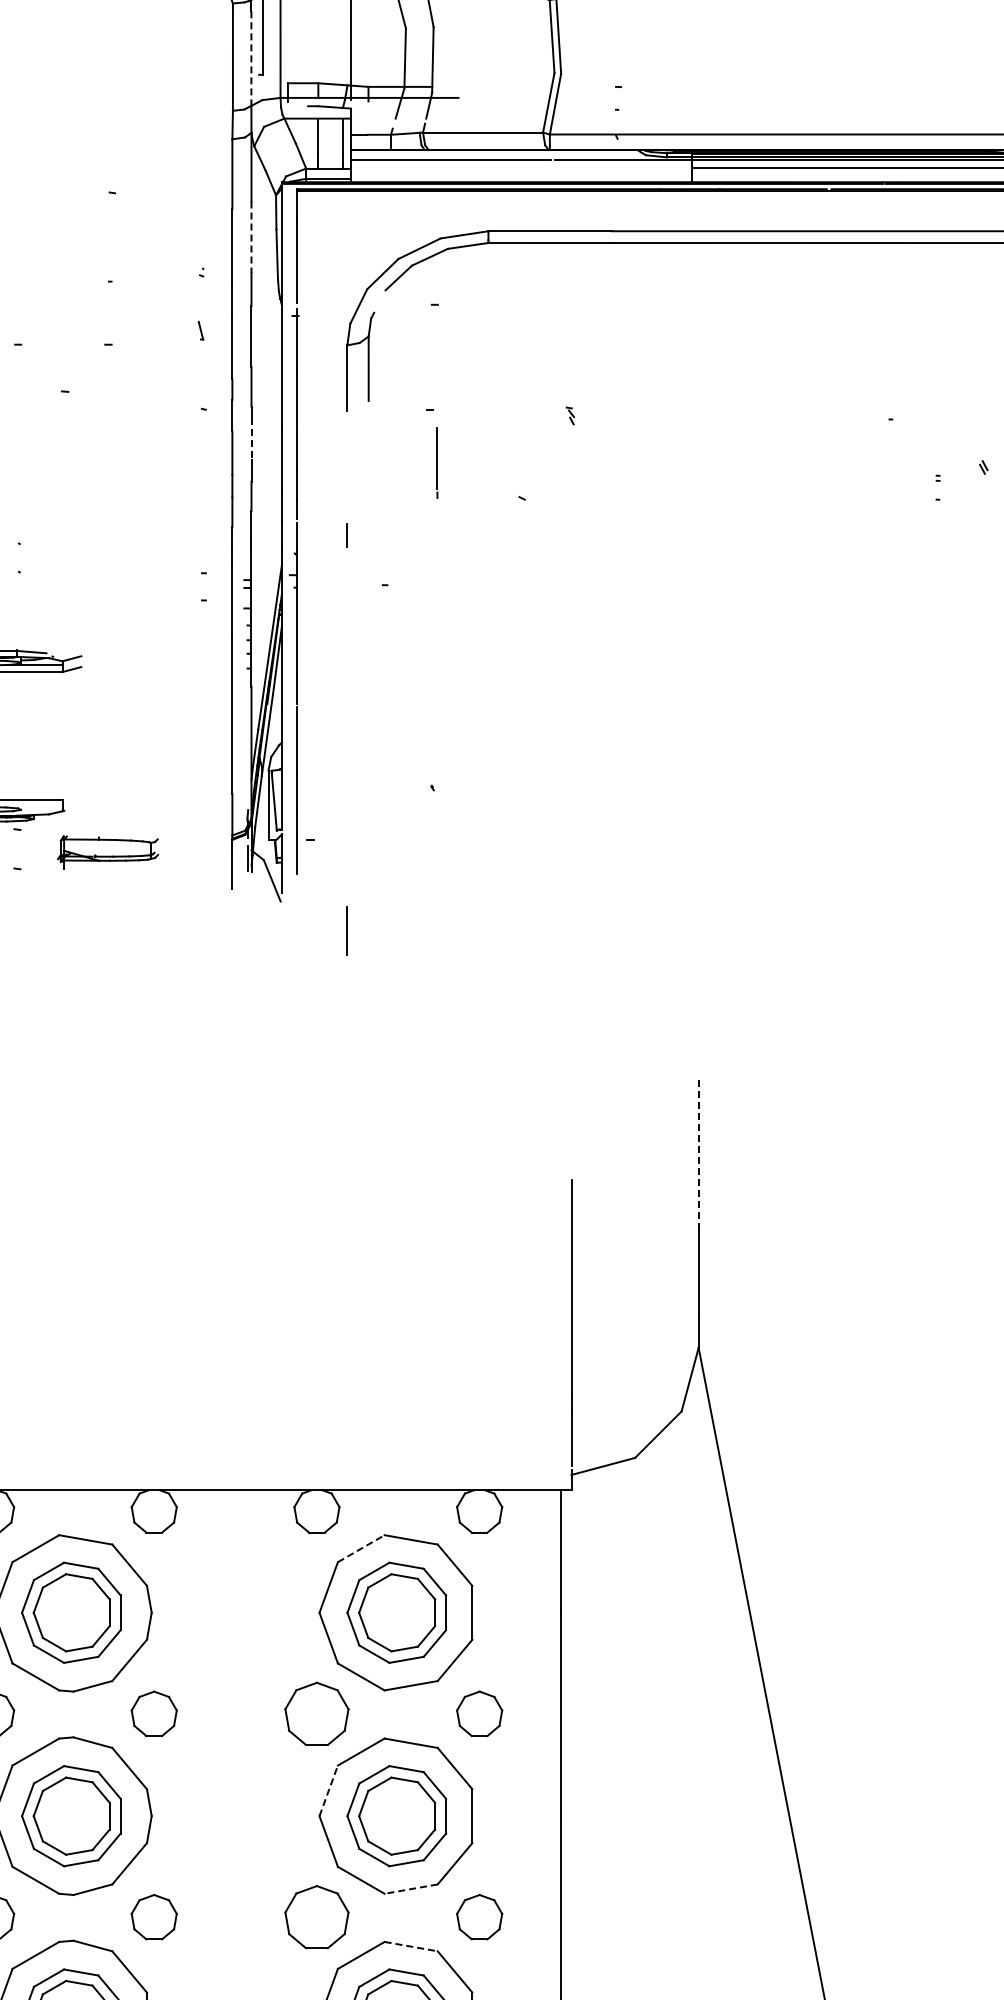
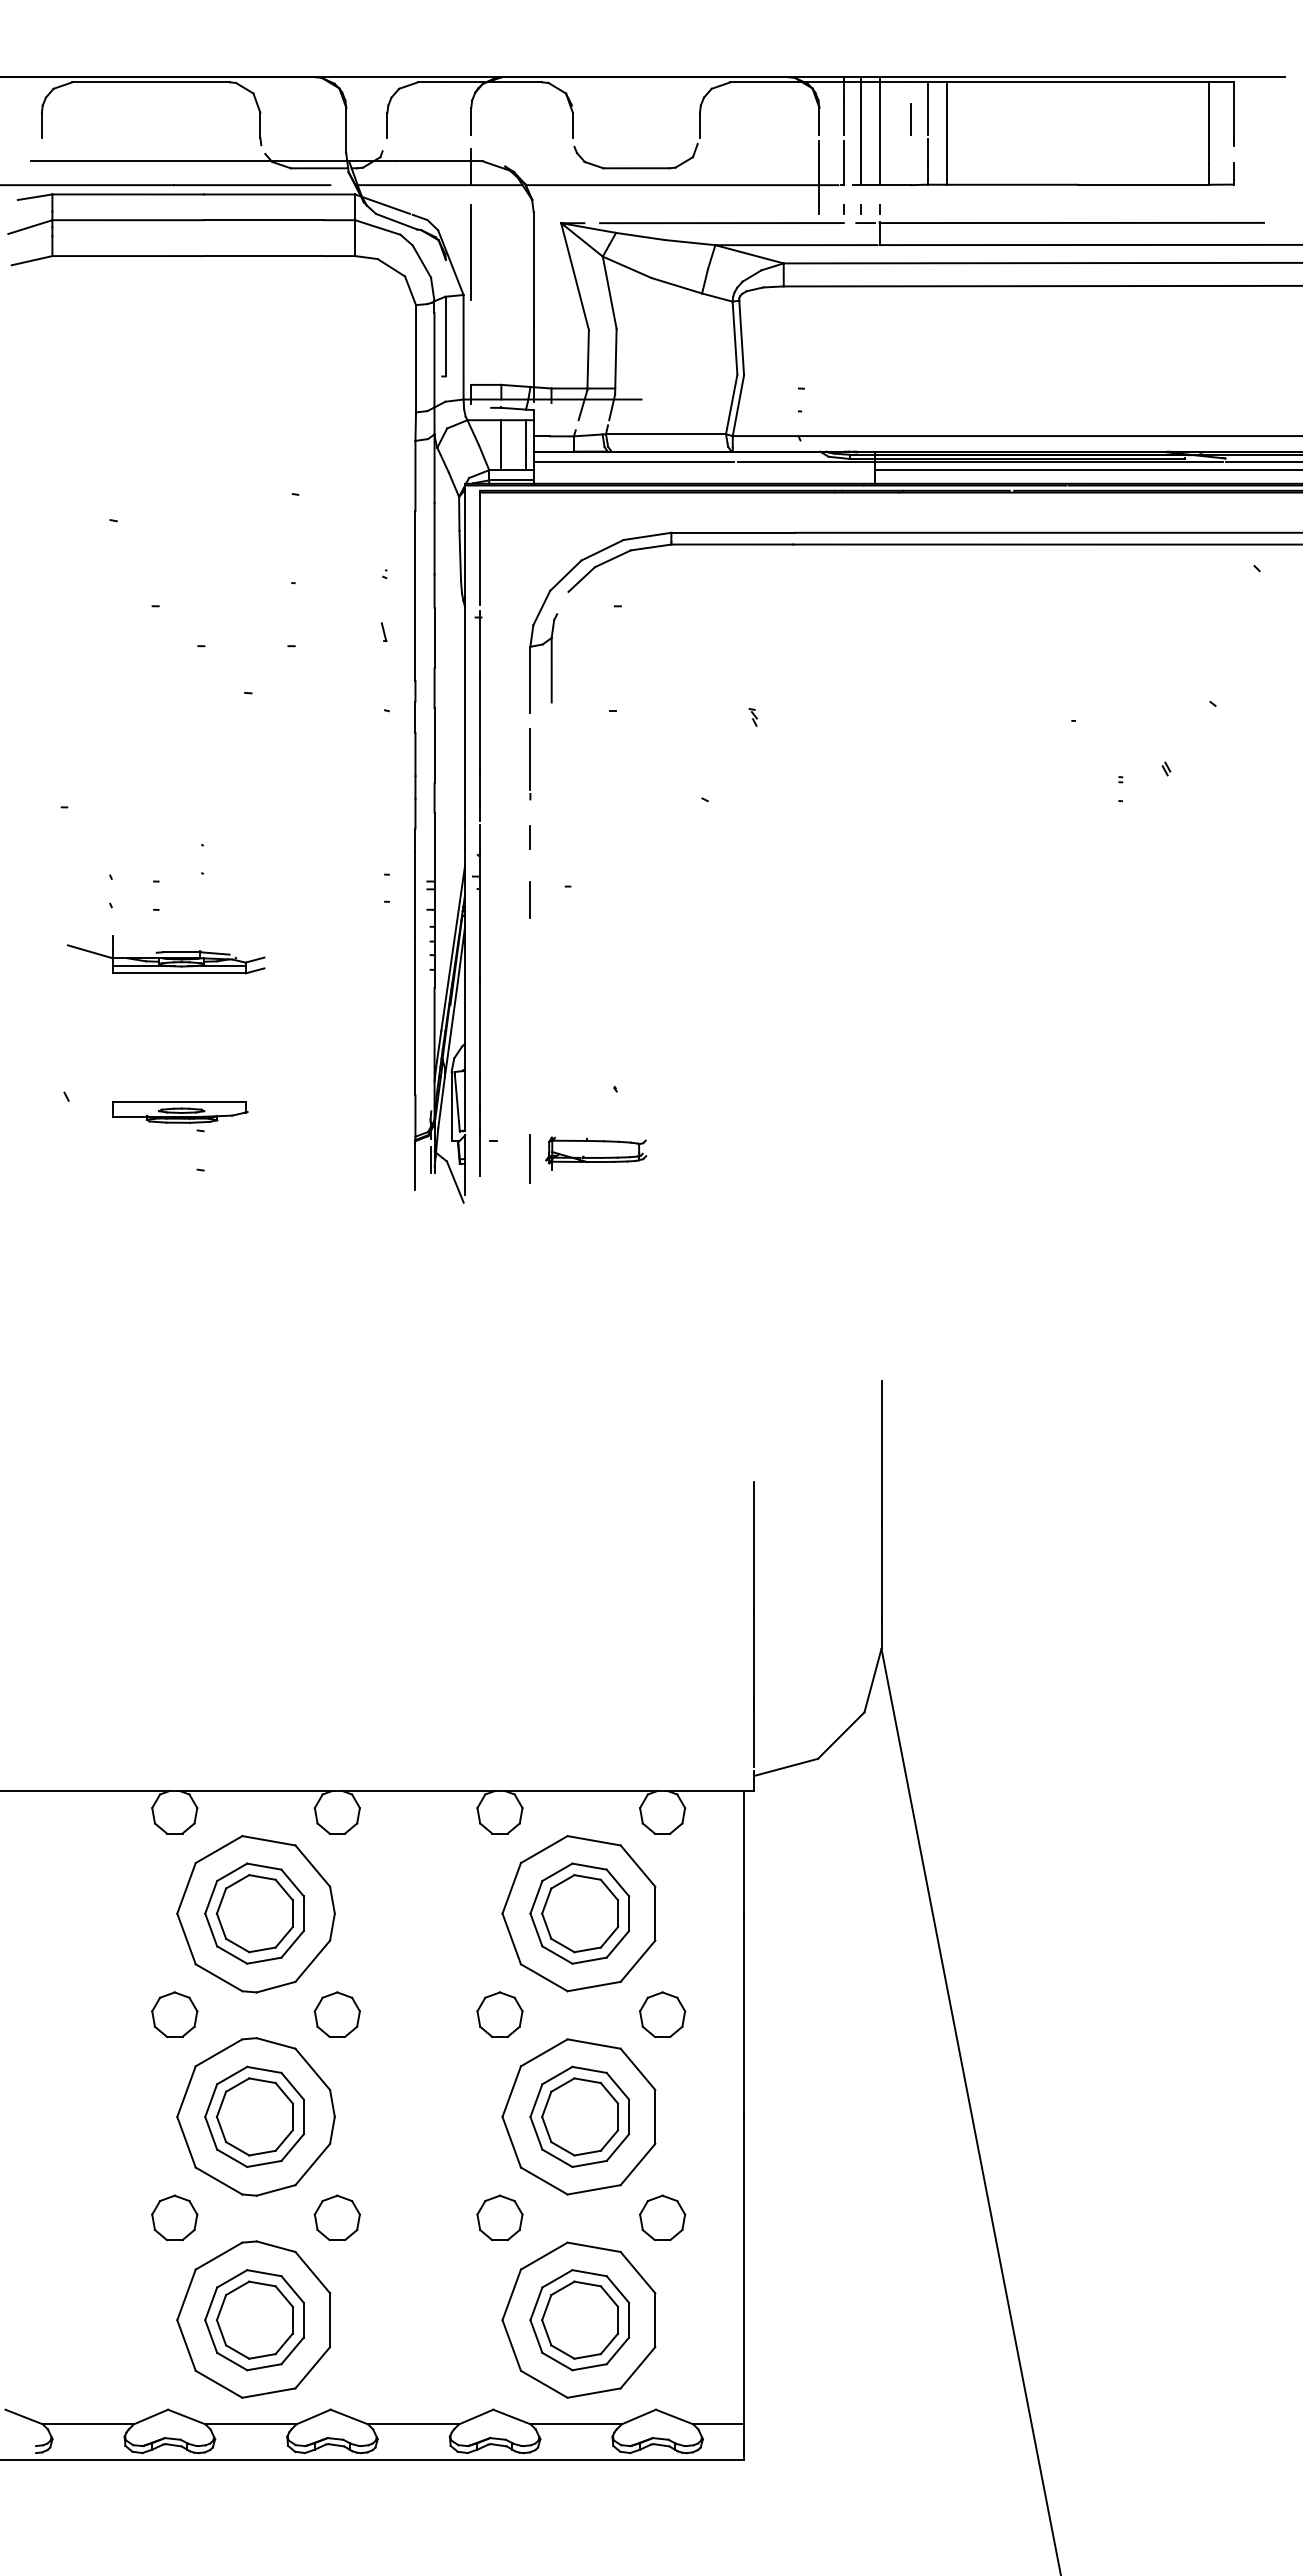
line: (251, 58) -> (434, 360), dashed -> solid
line: (251, 236) -> (434, 538), dashed -> solid
line: (251, 439) -> (434, 740), dashed -> solid
line: (437, 463) -> (530, 764), moved
line: (346, 598) -> (529, 899), added
part: (108, 852) -> (596, 1153), moved
line: (346, 931) -> (529, 1158), moved
line: (698, 1152) -> (881, 1453), dashed -> solid
line: (361, 1548) -> (544, 1849), dashed -> solid
part: (316, 1713) -> (499, 2014), size x0.71
line: (328, 1790) -> (511, 2091), dashed -> solid
line: (411, 1888) -> (594, 2189), dashed -> solid
part: (316, 1916) -> (499, 2217), size x0.71
line: (411, 1946) -> (594, 2247), dashed -> solid

